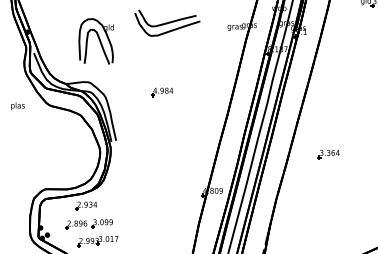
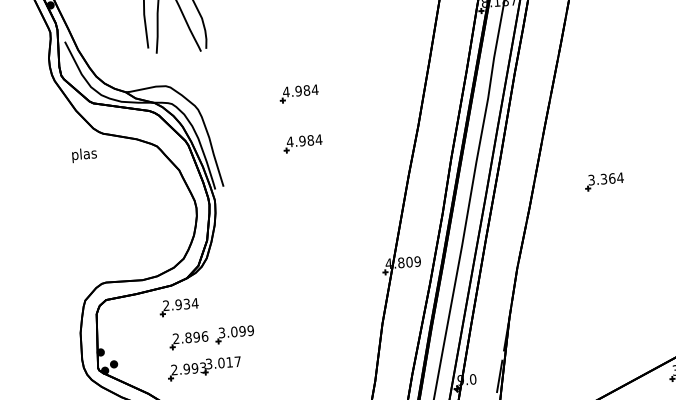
text: (17, 106) -> (83, 155), moved
part: (162, 120) -> (303, 144), added
part: (88, 224) -> (210, 337), moved

